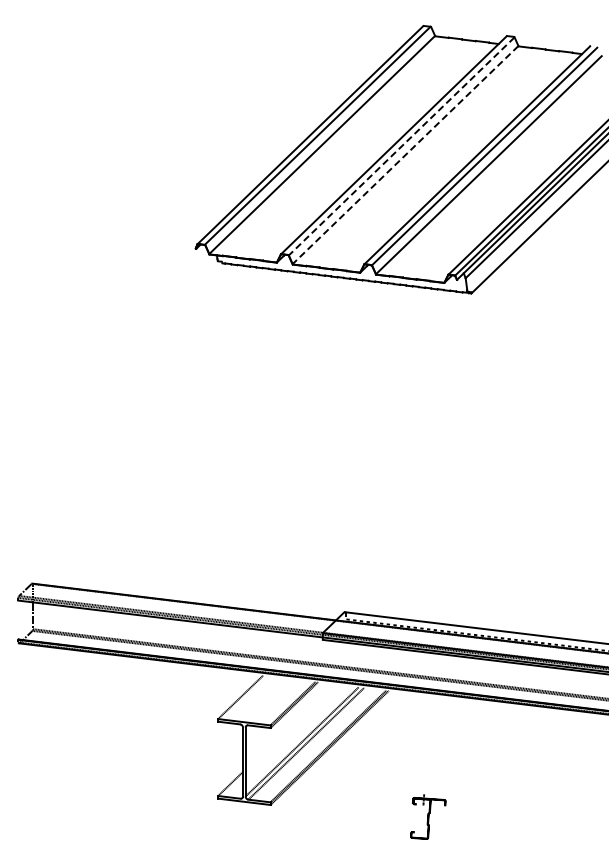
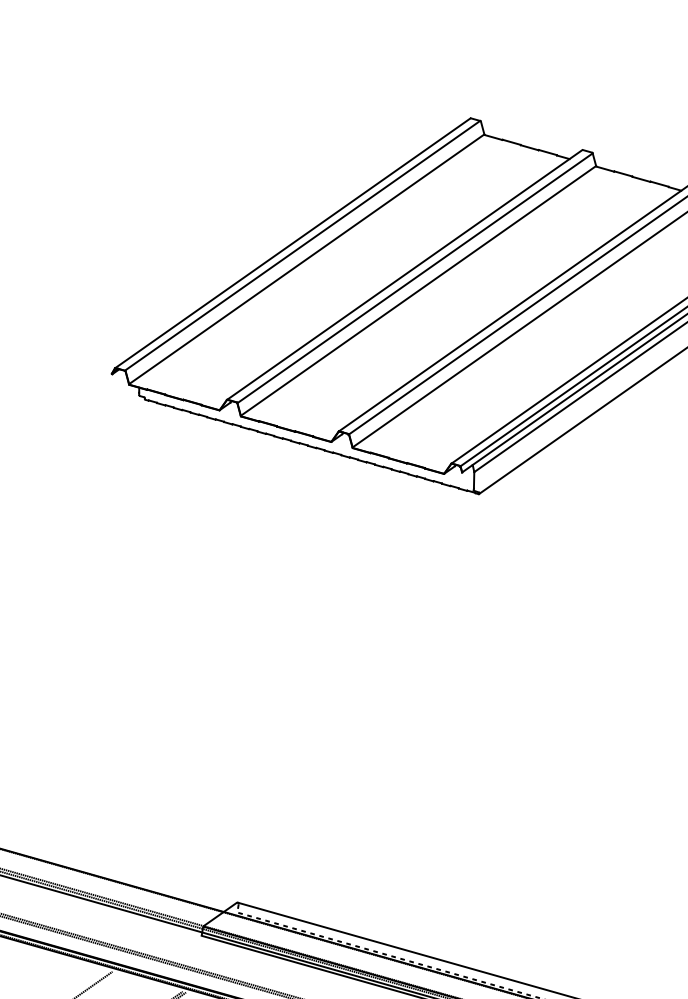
line: (401, 146) -> (414, 278), dashed -> solid
line: (405, 155) -> (418, 291), dashed -> solid

